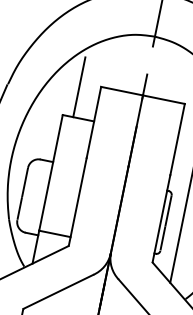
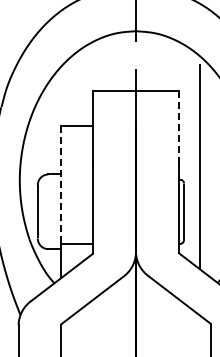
line: (78, 86) -> (71, 95), removed
line: (177, 139) -> (178, 127), solid -> dashed
line: (51, 172) -> (61, 185), solid -> dashed

